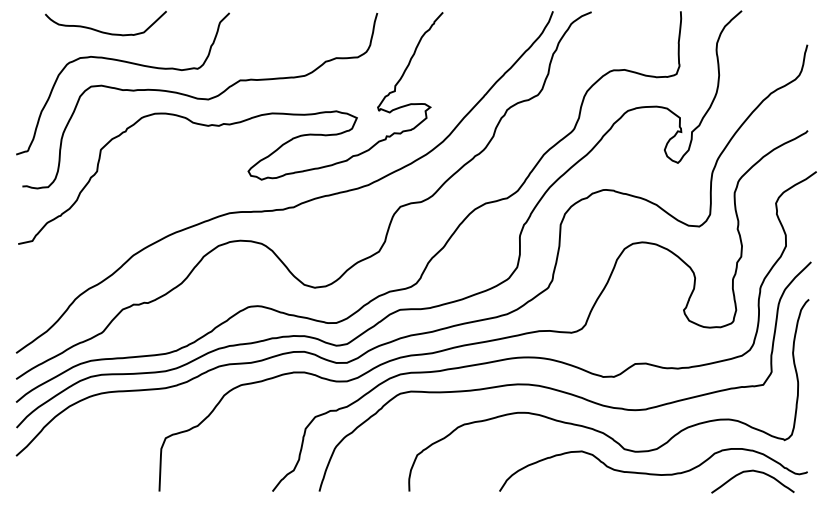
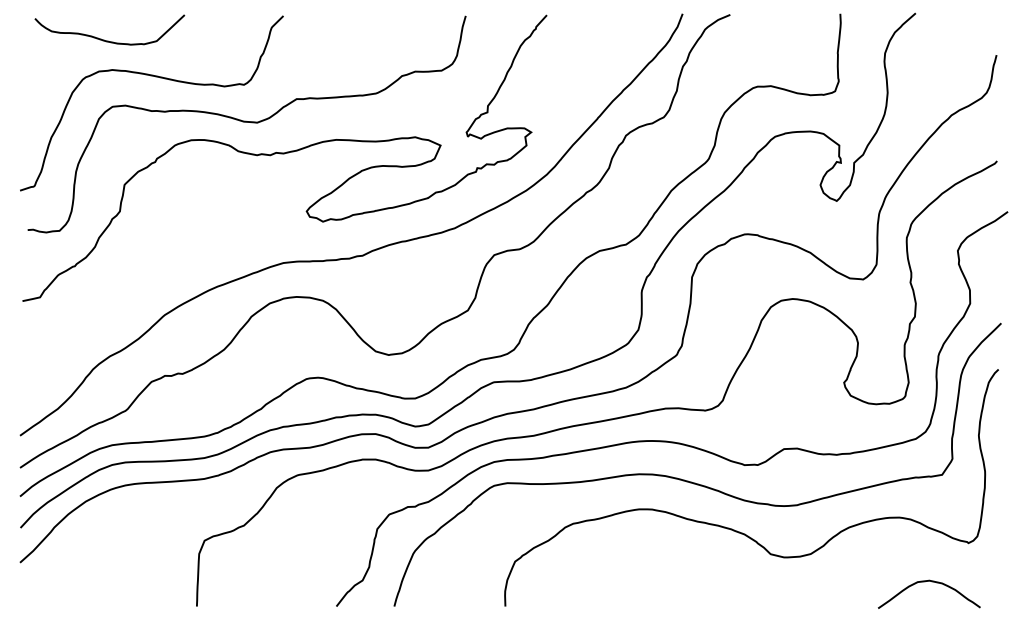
curve: (103, 31) -> (106, 39), moved
curve: (653, 473) -> (806, 584), removed

